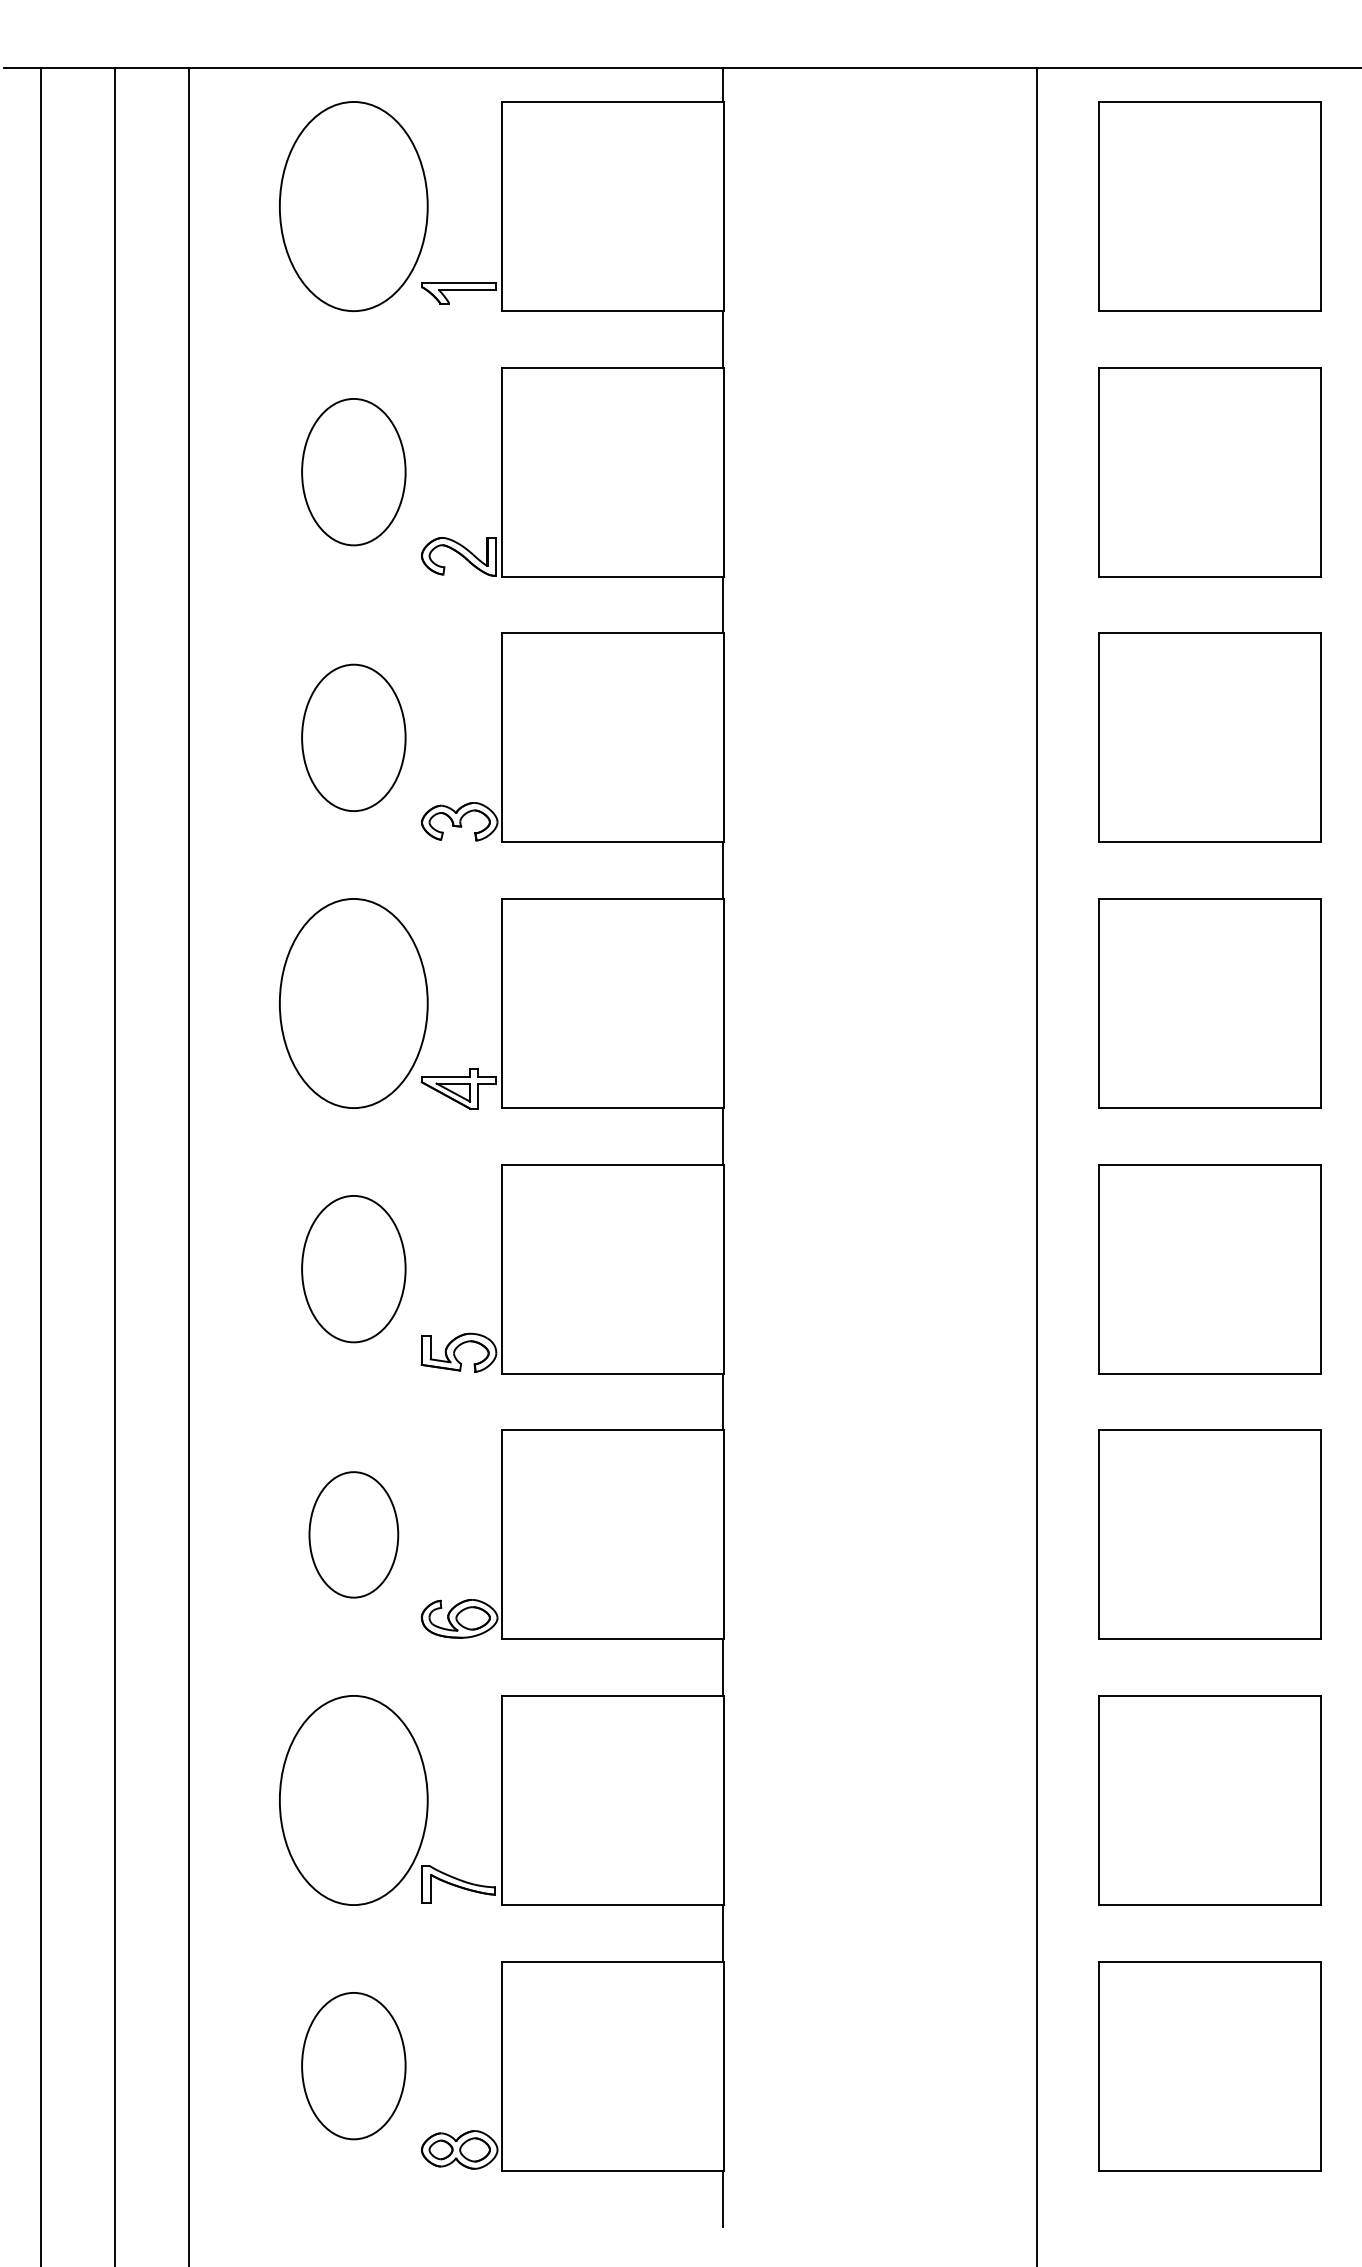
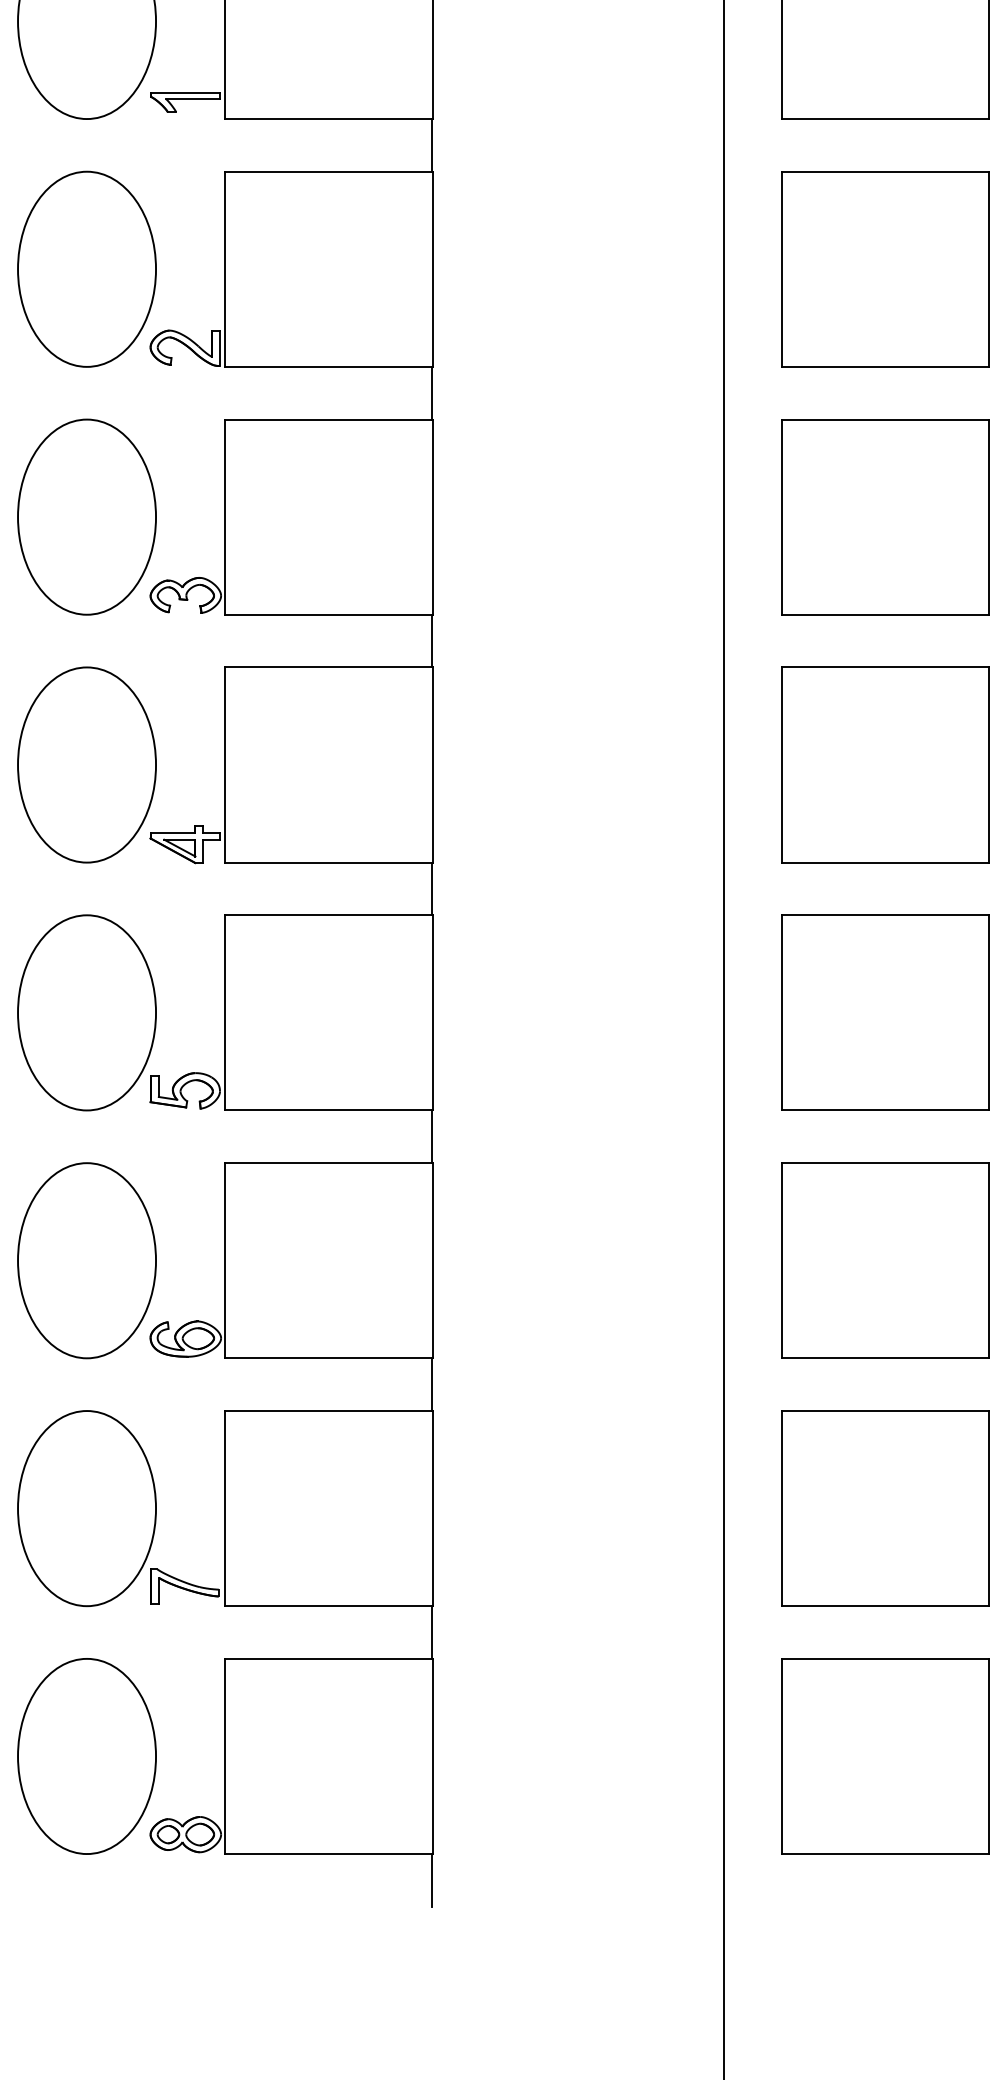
part: (353, 471) -> (86, 268), size x1.43
part: (353, 737) -> (86, 516), size x1.43
part: (353, 1268) -> (86, 1012), size x1.43
part: (353, 1534) -> (86, 1260), size x1.67
part: (353, 2065) -> (86, 1755), size x1.43

